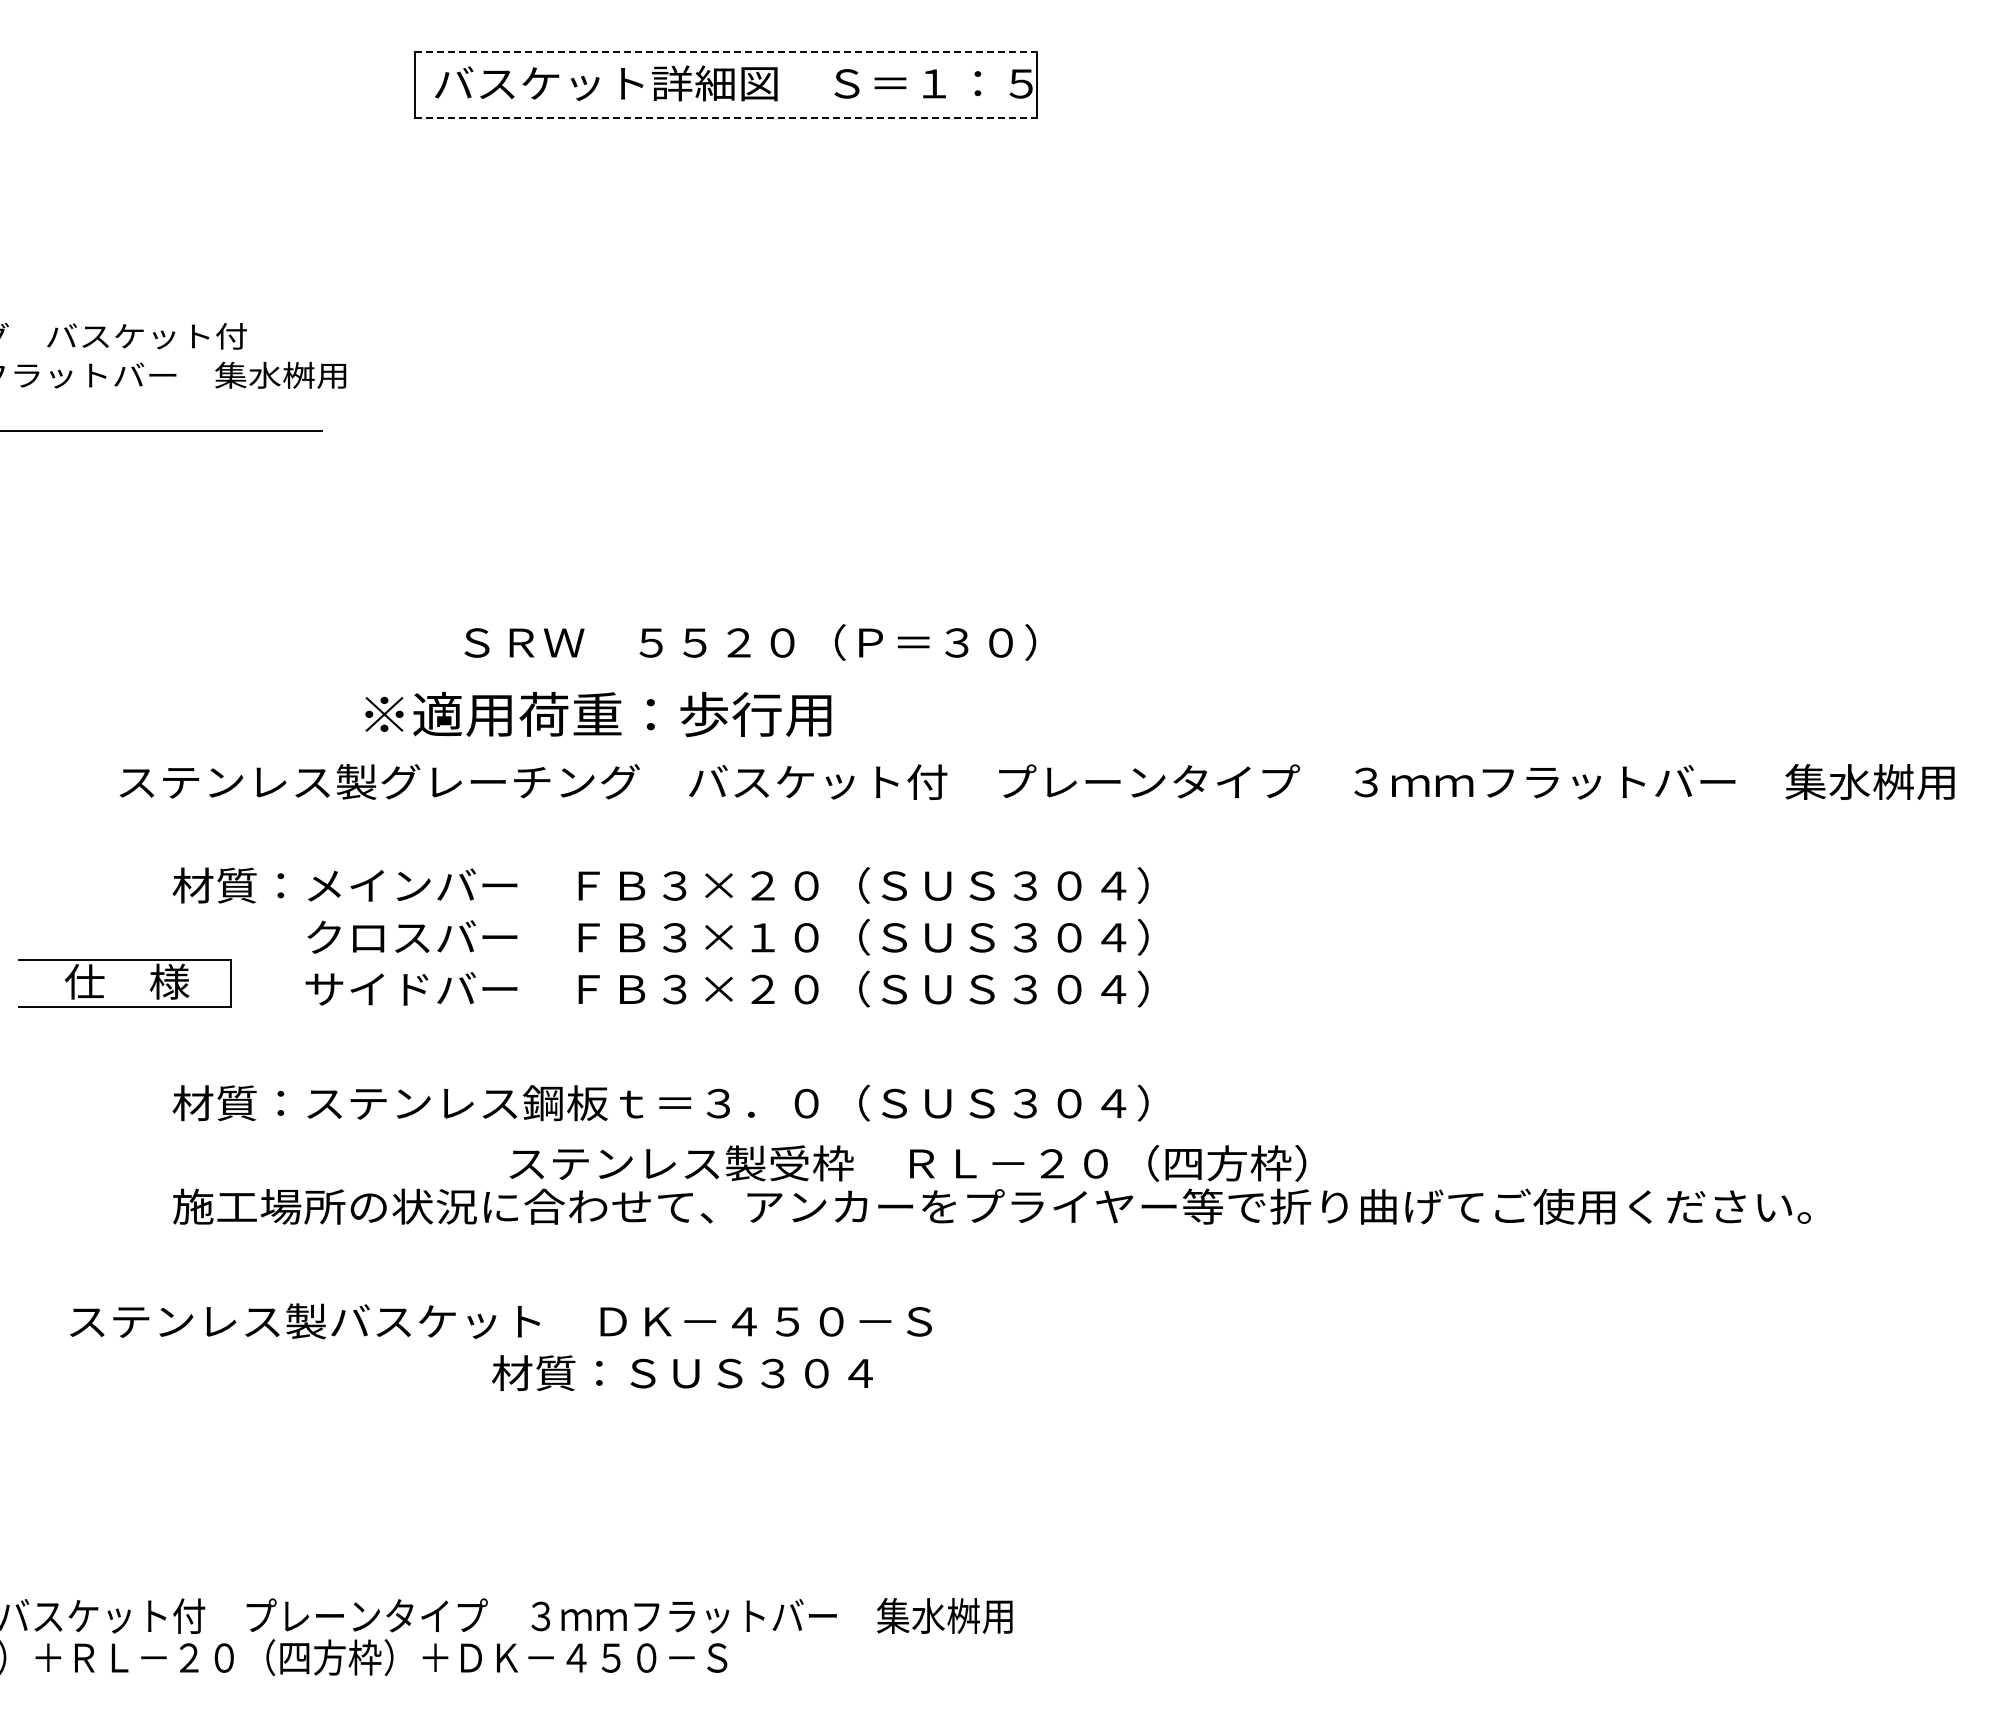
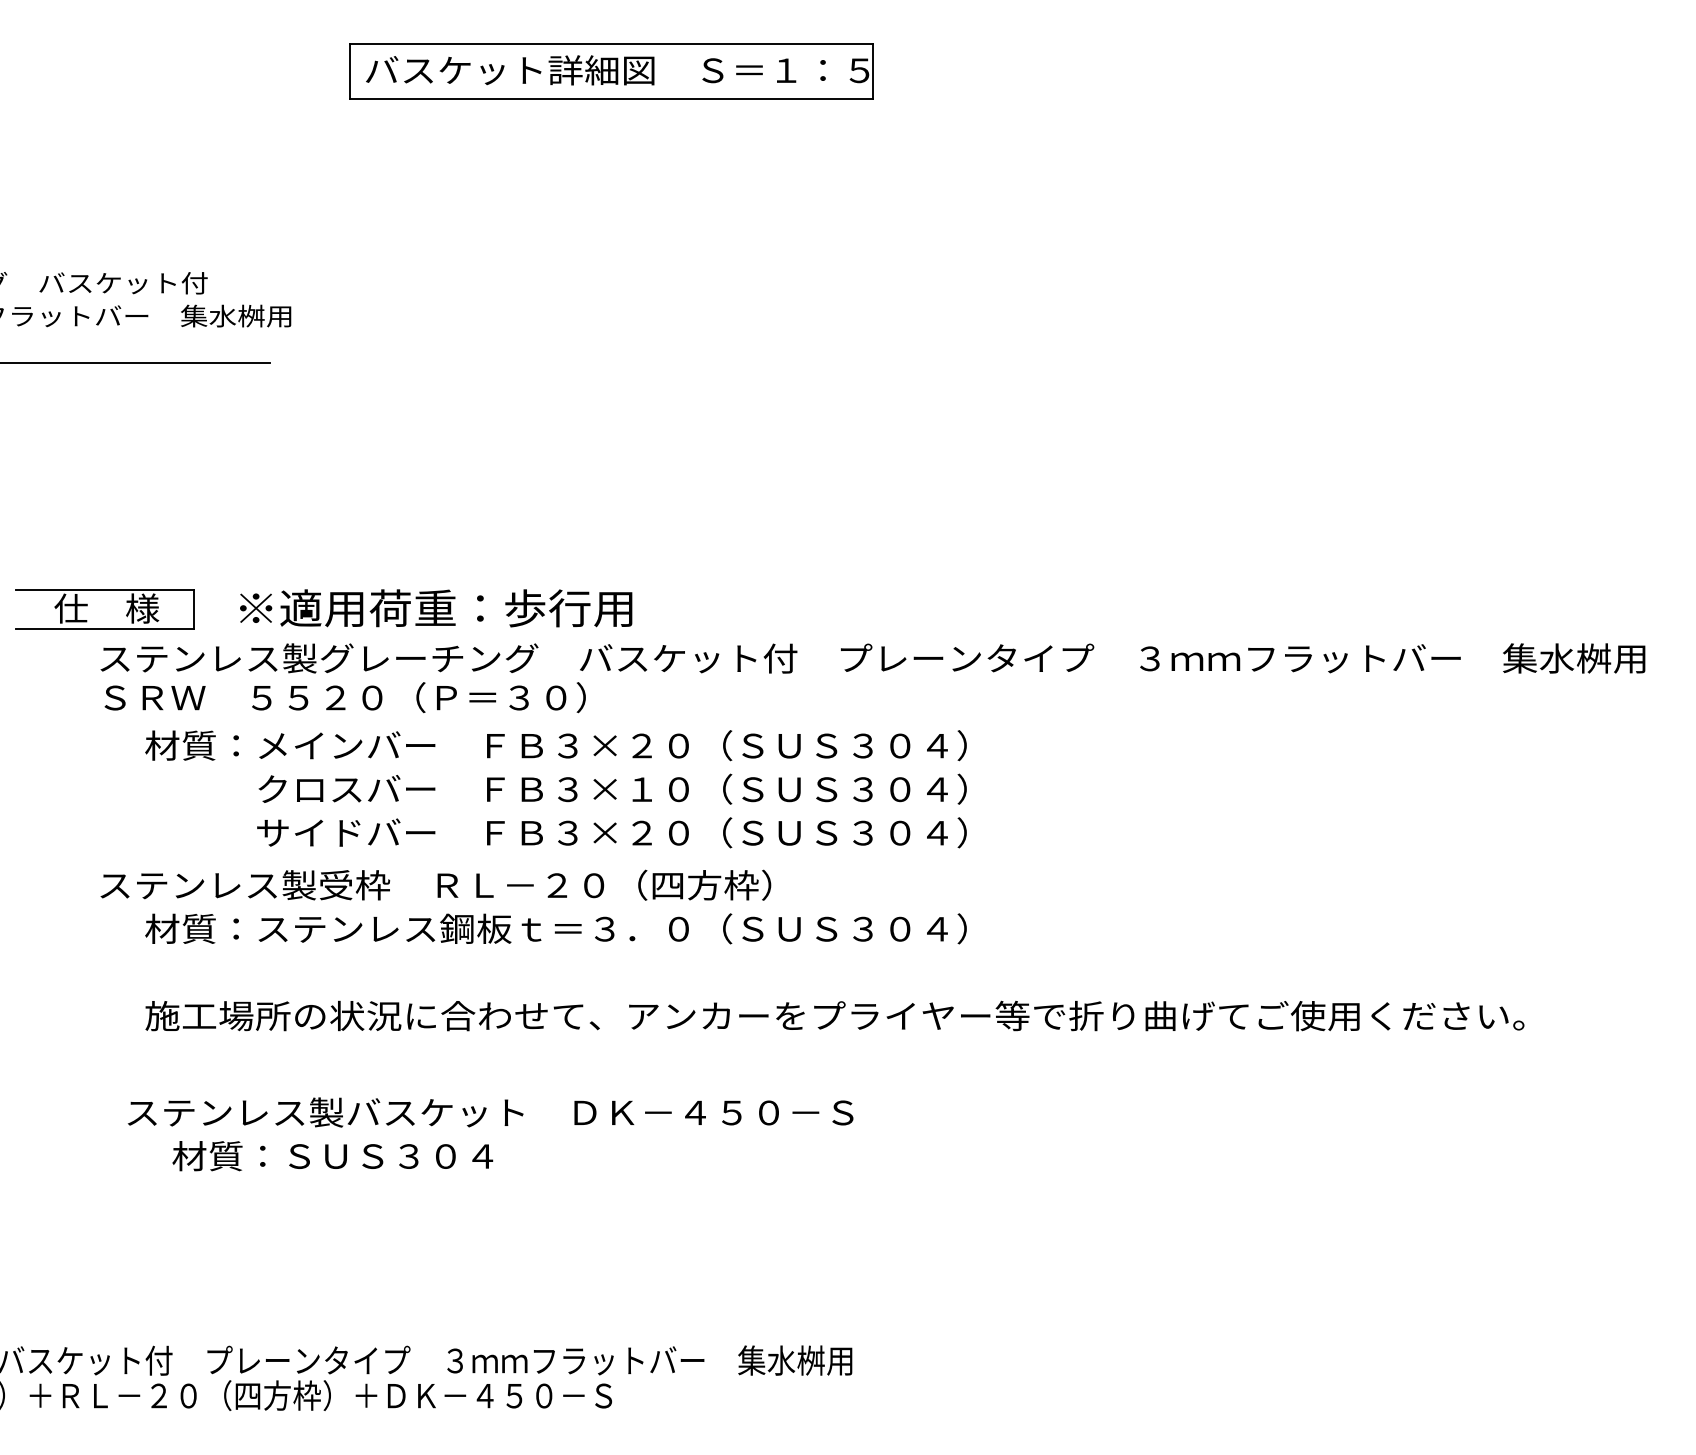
line: (726, 51) -> (611, 43), dashed -> solid
line: (726, 117) -> (611, 99), dashed -> solid
text: (750, 642) -> (345, 697), moved
text: (598, 714) -> (436, 608), moved
part: (104, 978) -> (87, 605), moved
text: (907, 1163) -> (435, 885), moved
text: (500, 1321) -> (490, 1112), moved
text: (682, 1372) -> (332, 1155), moved

